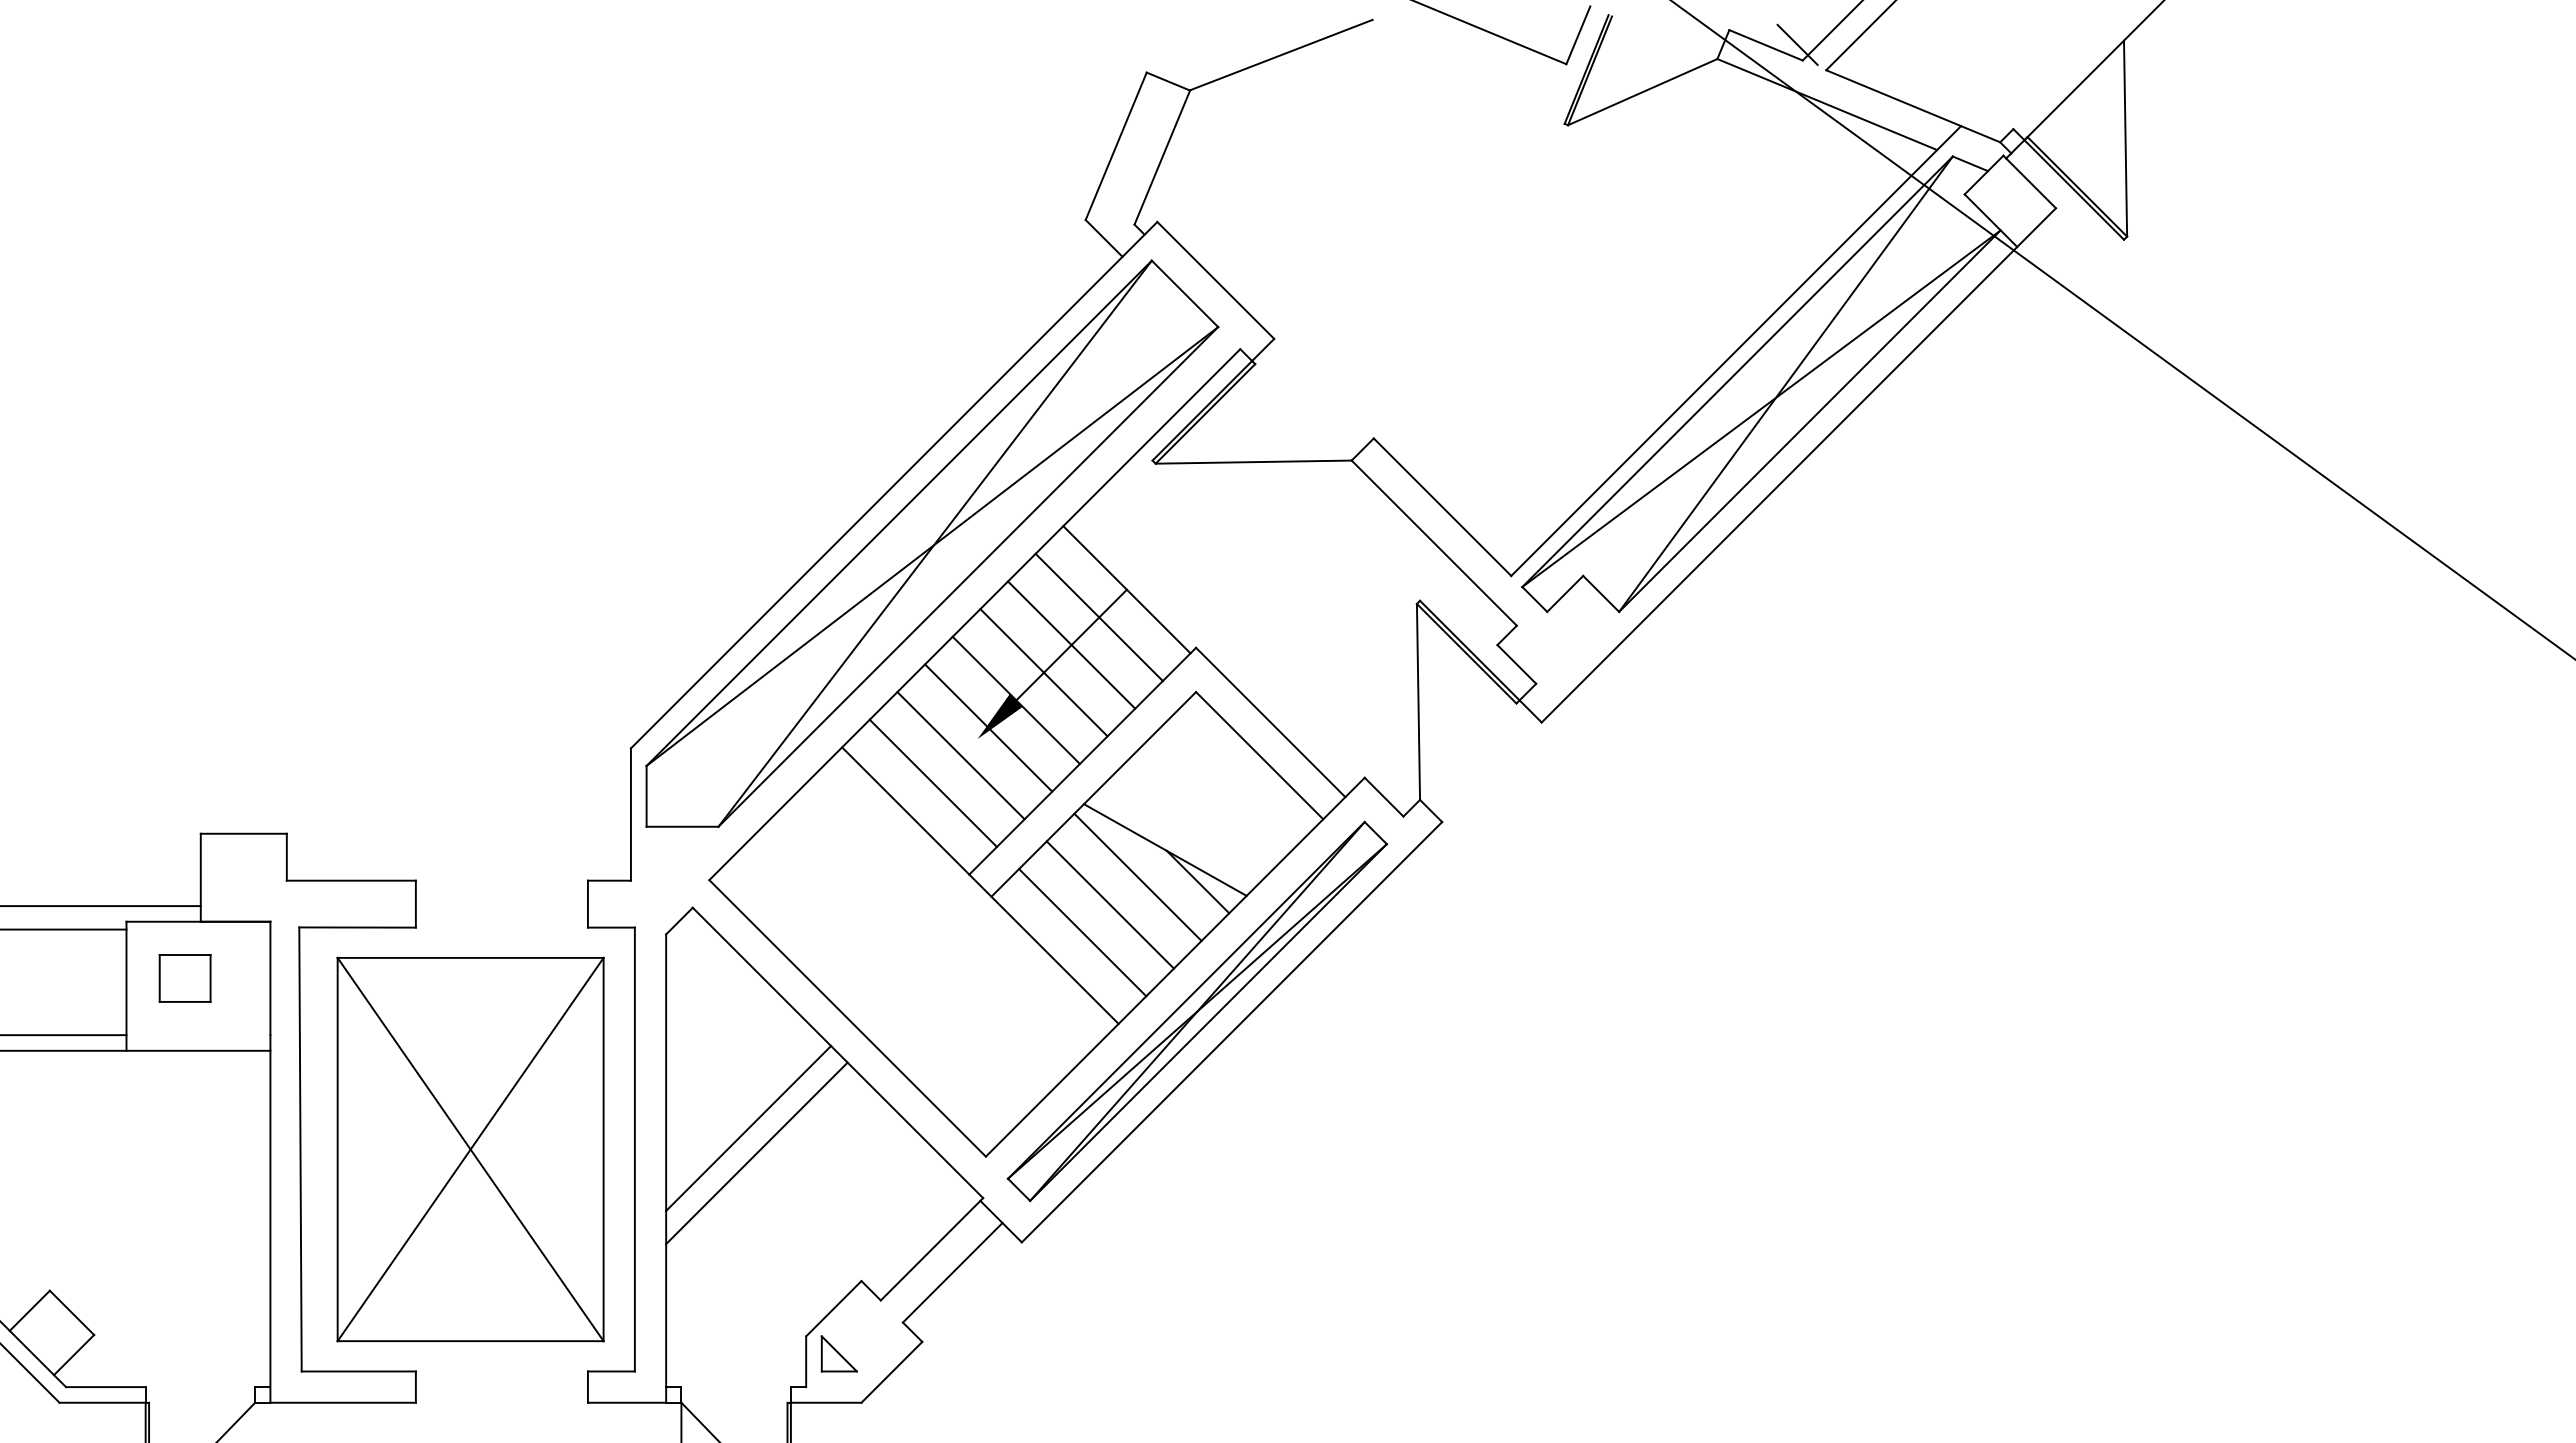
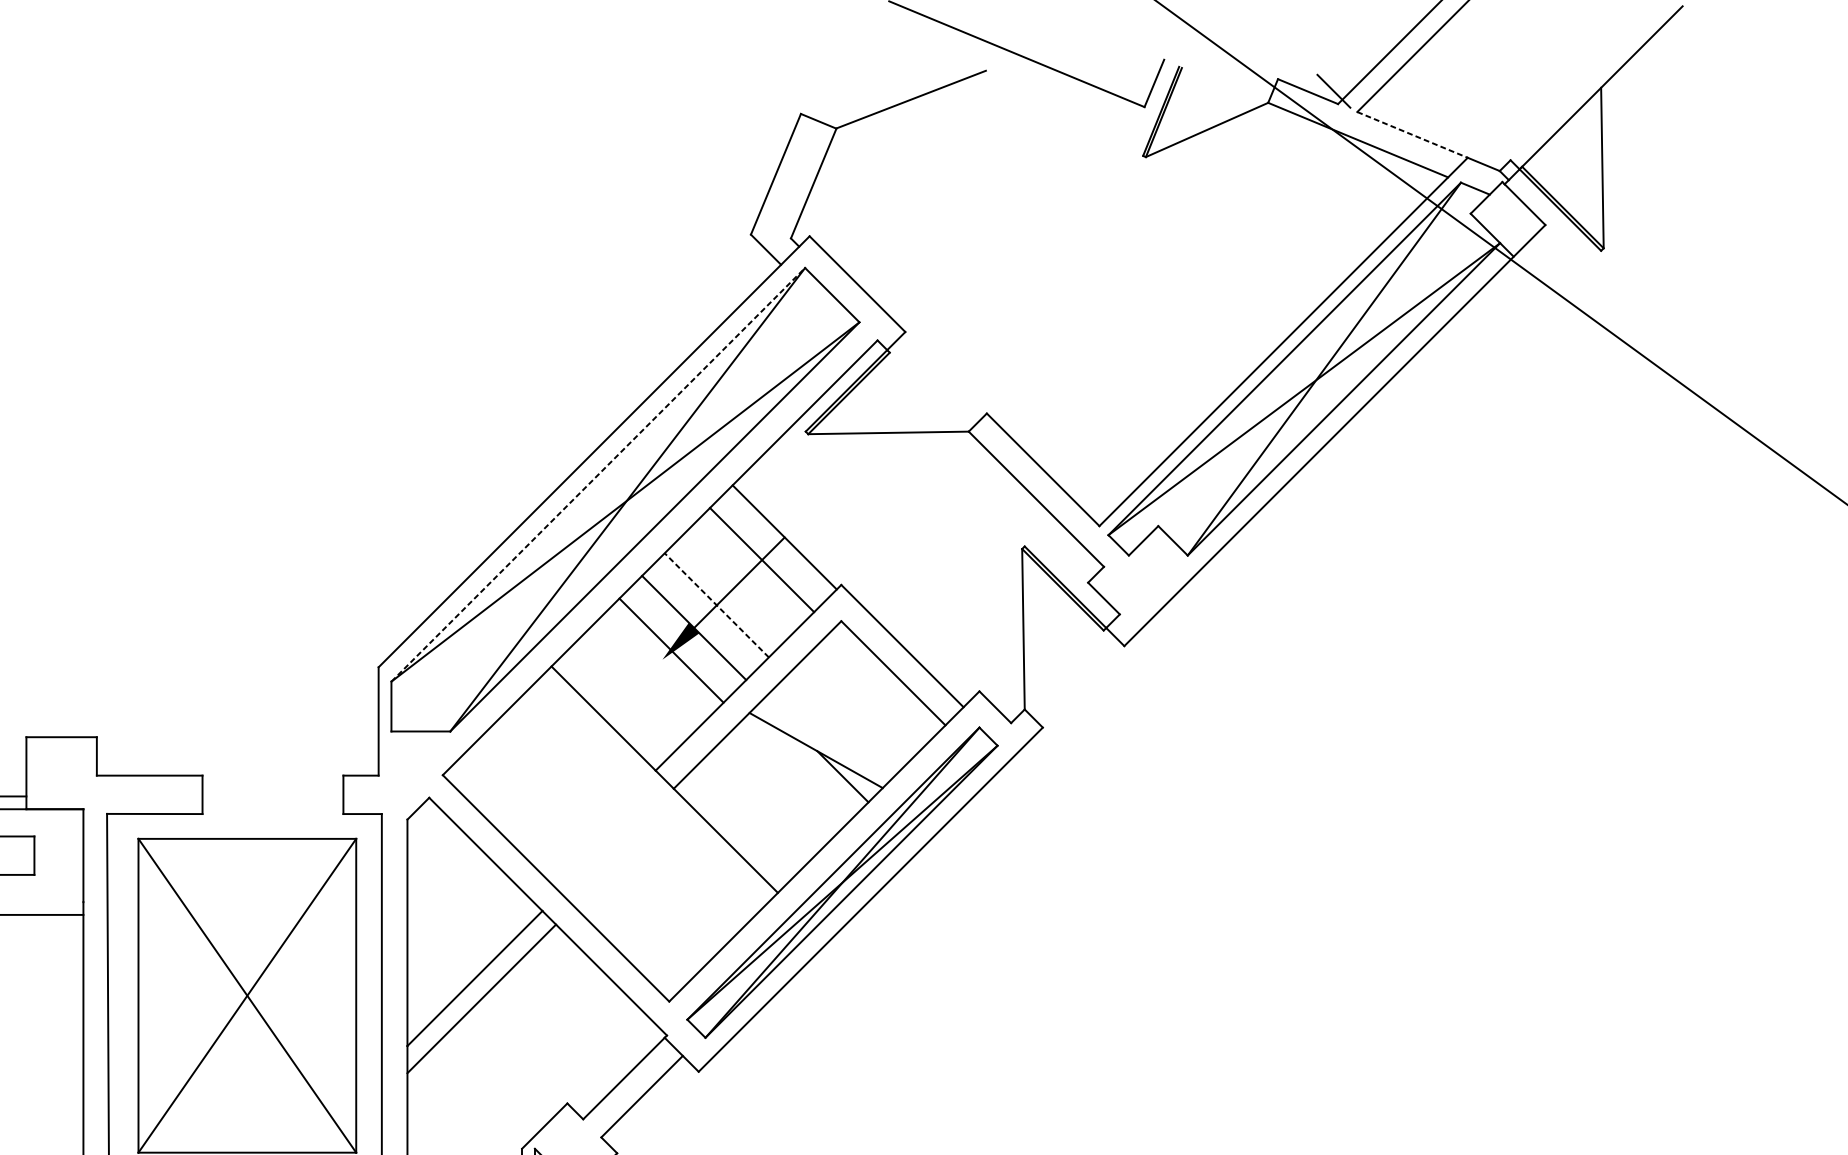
line: (1894, 98) -> (1413, 135), solid -> dashed
line: (899, 512) -> (598, 474), solid -> dashed
line: (1071, 644) -> (739, 582), removed
line: (1043, 672) -> (716, 605), solid -> dashed
line: (960, 755) -> (648, 673), removed
line: (932, 782) -> (625, 695), removed
line: (1137, 876) -> (793, 772), removed
line: (1109, 904) -> (770, 795), removed
line: (1082, 932) -> (748, 818), removed

